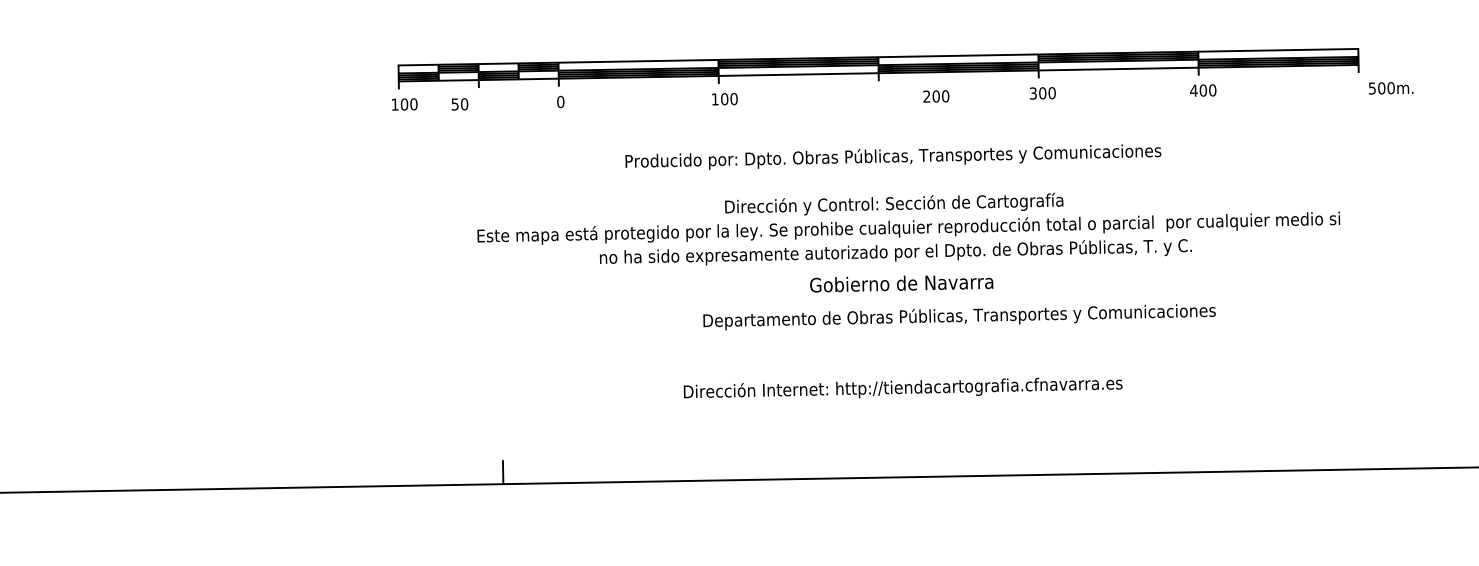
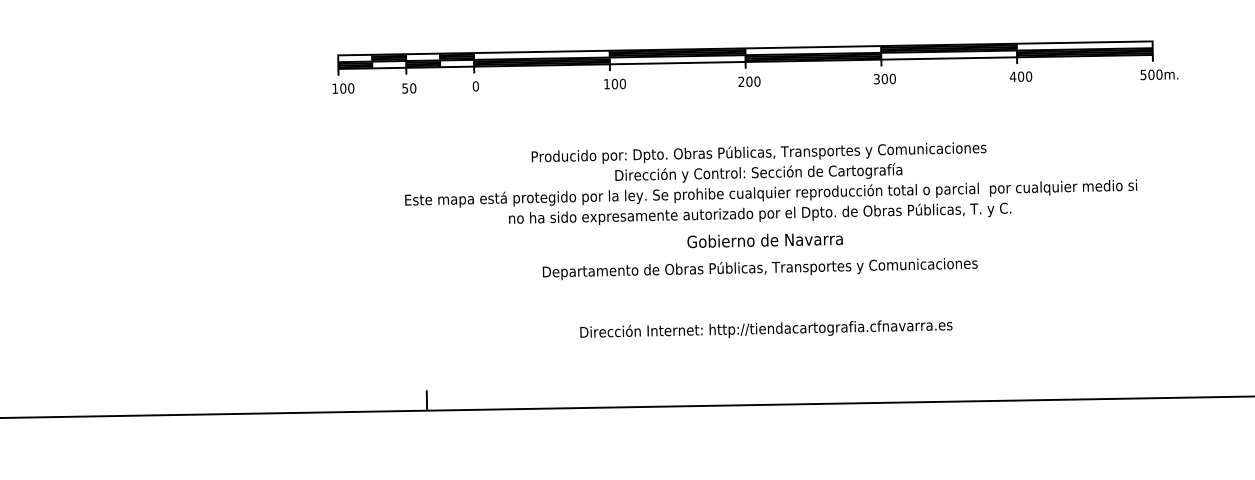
text: (1391, 87) -> (1159, 74), moved
text: (936, 96) -> (749, 81), moved
text: (460, 104) -> (409, 88), moved
text: (892, 156) -> (758, 152), moved
text: (958, 317) -> (759, 269), moved

